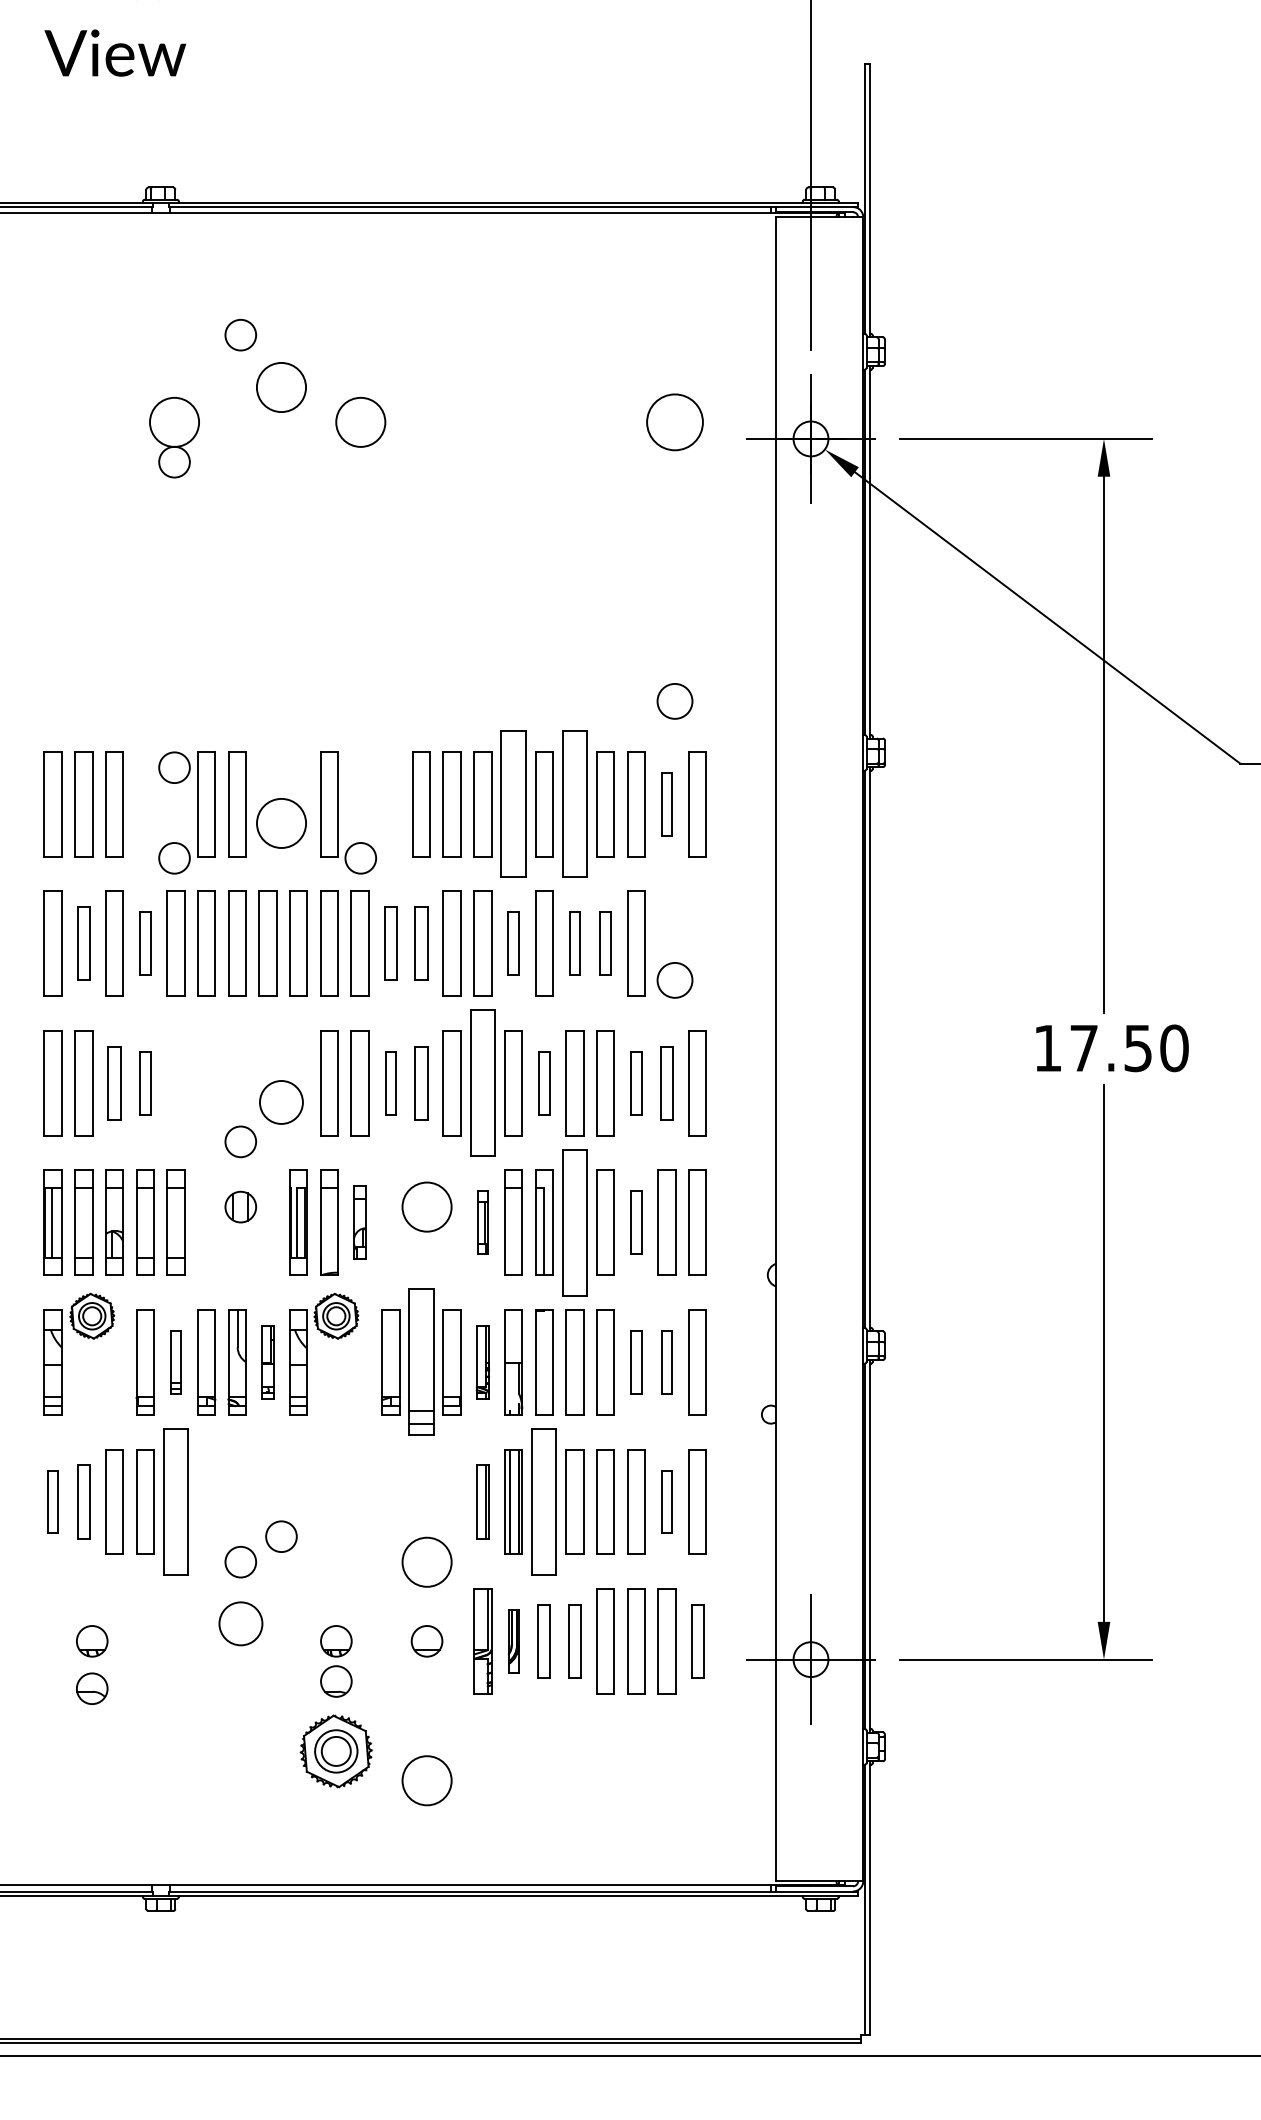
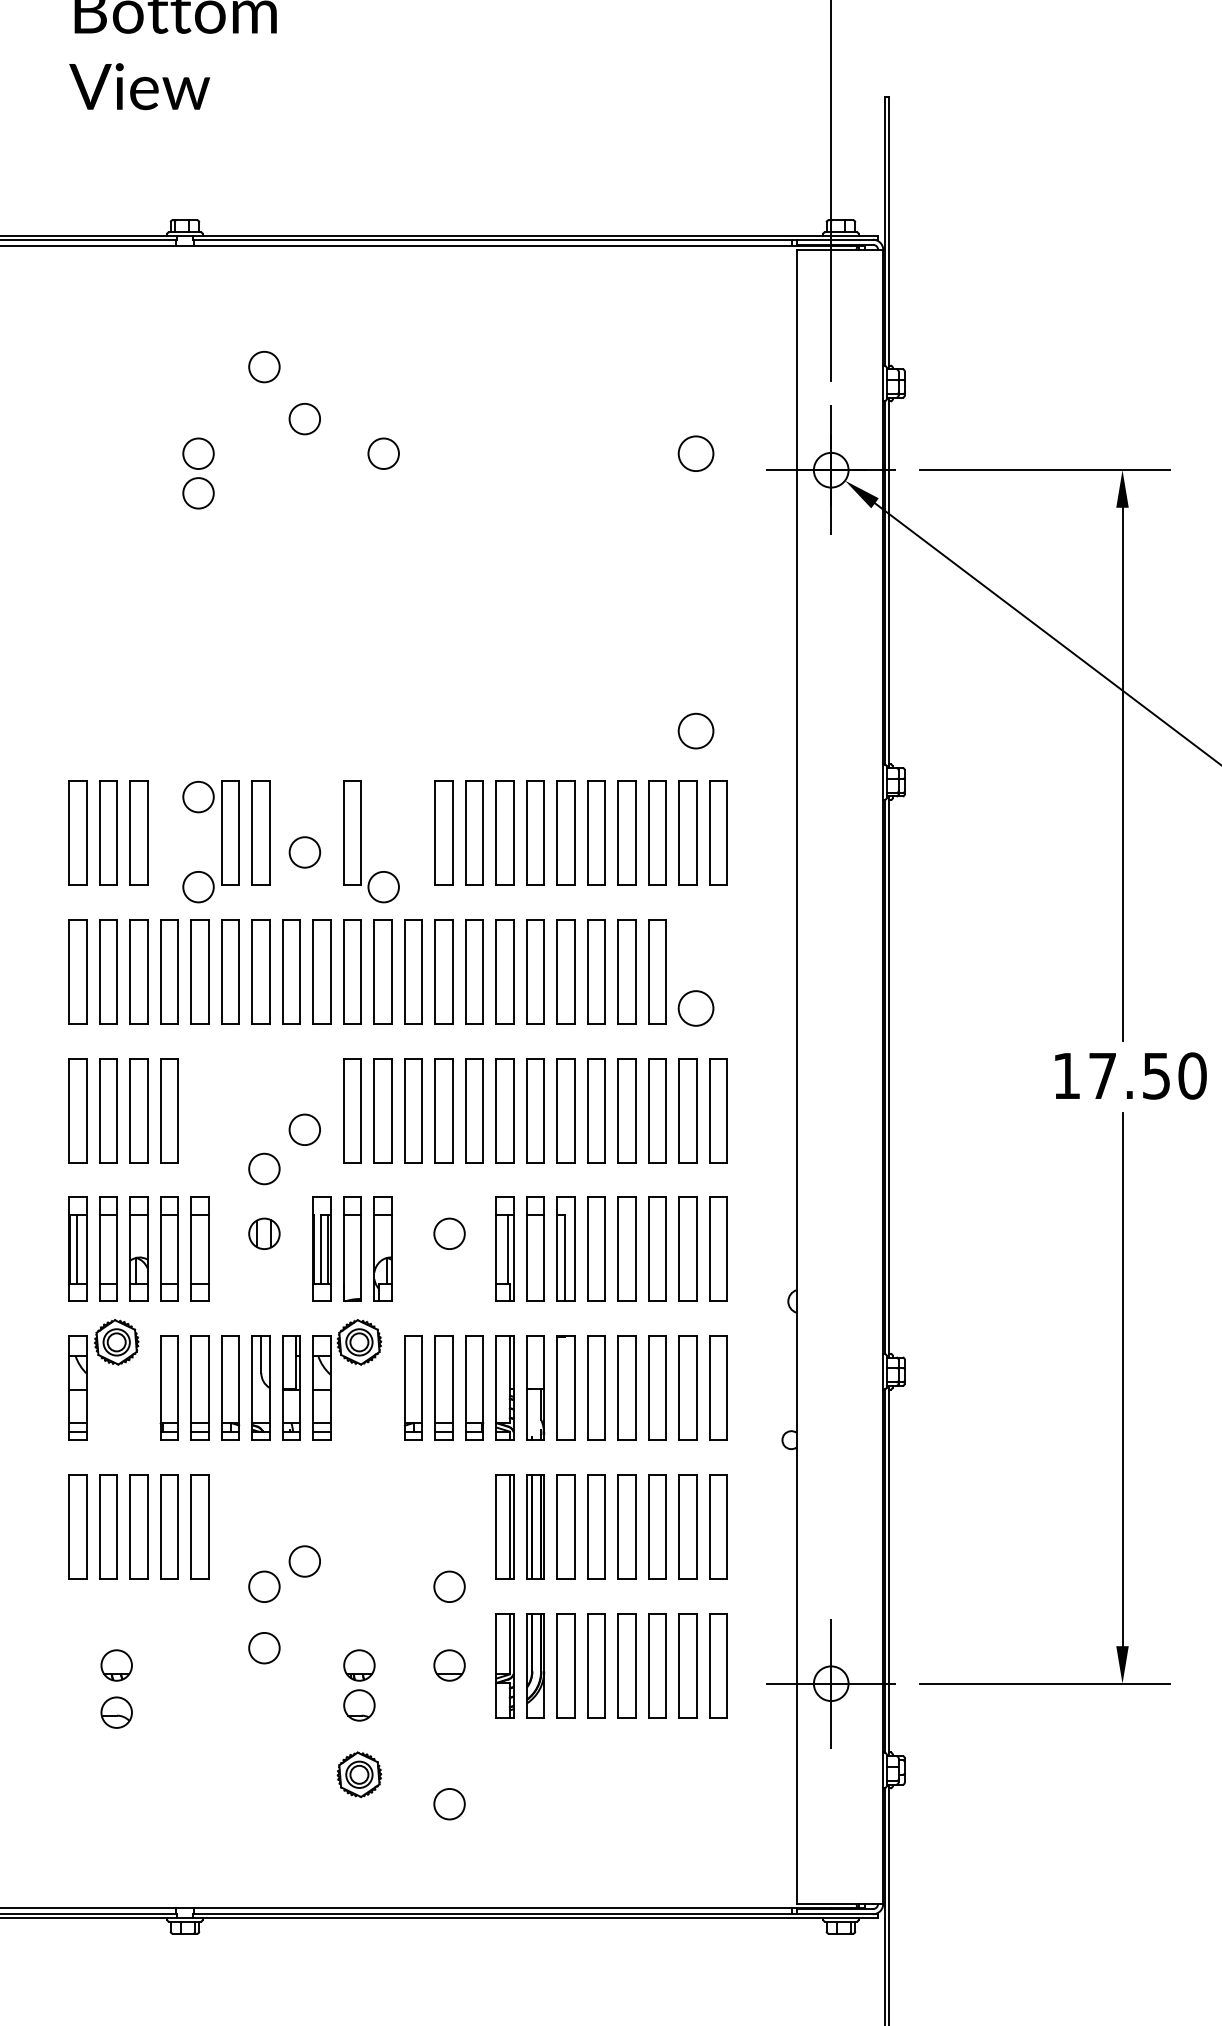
circle: (281, 387) -> (304, 419), size x0.62
circle: (674, 421) -> (695, 452), size x0.62
circle: (174, 422) -> (198, 453), size x0.62
circle: (360, 422) -> (383, 453), size x0.62
part: (513, 804) -> (535, 833), size x0.71
part: (574, 804) -> (596, 833), size x0.71
part: (666, 804) -> (687, 833), size x1.67
circle: (281, 823) -> (304, 852), size x0.62
part: (83, 943) -> (108, 971), size x1.43
part: (145, 943) -> (169, 971), size x1.67
part: (390, 943) -> (413, 971), size x1.43
part: (421, 943) -> (444, 971), size x1.43
part: (513, 943) -> (535, 971), size x1.67
part: (574, 943) -> (596, 971), size x1.67
part: (605, 943) -> (626, 971), size x1.67
part: (114, 1083) -> (138, 1110), size x1.43
part: (145, 1083) -> (169, 1110), size x1.67
part: (390, 1083) -> (413, 1110), size x1.67
part: (421, 1083) -> (444, 1110), size x1.43
part: (482, 1083) -> (504, 1110), size x0.71
part: (544, 1083) -> (566, 1110), size x1.67
part: (636, 1083) -> (657, 1110), size x1.67
part: (666, 1083) -> (687, 1110), size x1.43
circle: (281, 1102) -> (304, 1129), size x0.71
circle: (426, 1206) -> (449, 1233), size x0.62
part: (359, 1222) -> (382, 1249), size x1.43
part: (482, 1222) -> (504, 1249), size x1.67
part: (574, 1222) -> (596, 1249), size x0.71
part: (636, 1222) -> (657, 1249), size x1.67
part: (175, 1362) -> (199, 1388), size x1.67
part: (267, 1362) -> (290, 1388), size x1.43
part: (421, 1362) -> (444, 1388), size x0.71
part: (482, 1362) -> (504, 1388), size x1.43
part: (636, 1362) -> (657, 1388), size x1.67
part: (666, 1362) -> (687, 1388), size x1.67
part: (52, 1501) -> (77, 1526), size x1.67
part: (83, 1501) -> (108, 1526), size x1.43
part: (175, 1501) -> (199, 1526), size x0.71
part: (482, 1501) -> (504, 1526), size x1.43
part: (544, 1501) -> (566, 1526), size x0.71
part: (666, 1501) -> (687, 1526), size x1.67
circle: (426, 1561) -> (449, 1586), size x0.62
circle: (240, 1623) -> (264, 1647), size x0.71
part: (513, 1641) -> (535, 1665), size x1.67
part: (544, 1641) -> (566, 1665), size x1.43
part: (574, 1641) -> (596, 1665), size x1.43
part: (697, 1641) -> (718, 1665), size x1.43
part: (336, 1750) -> (359, 1774), size x0.62
circle: (426, 1780) -> (449, 1803), size x0.62

